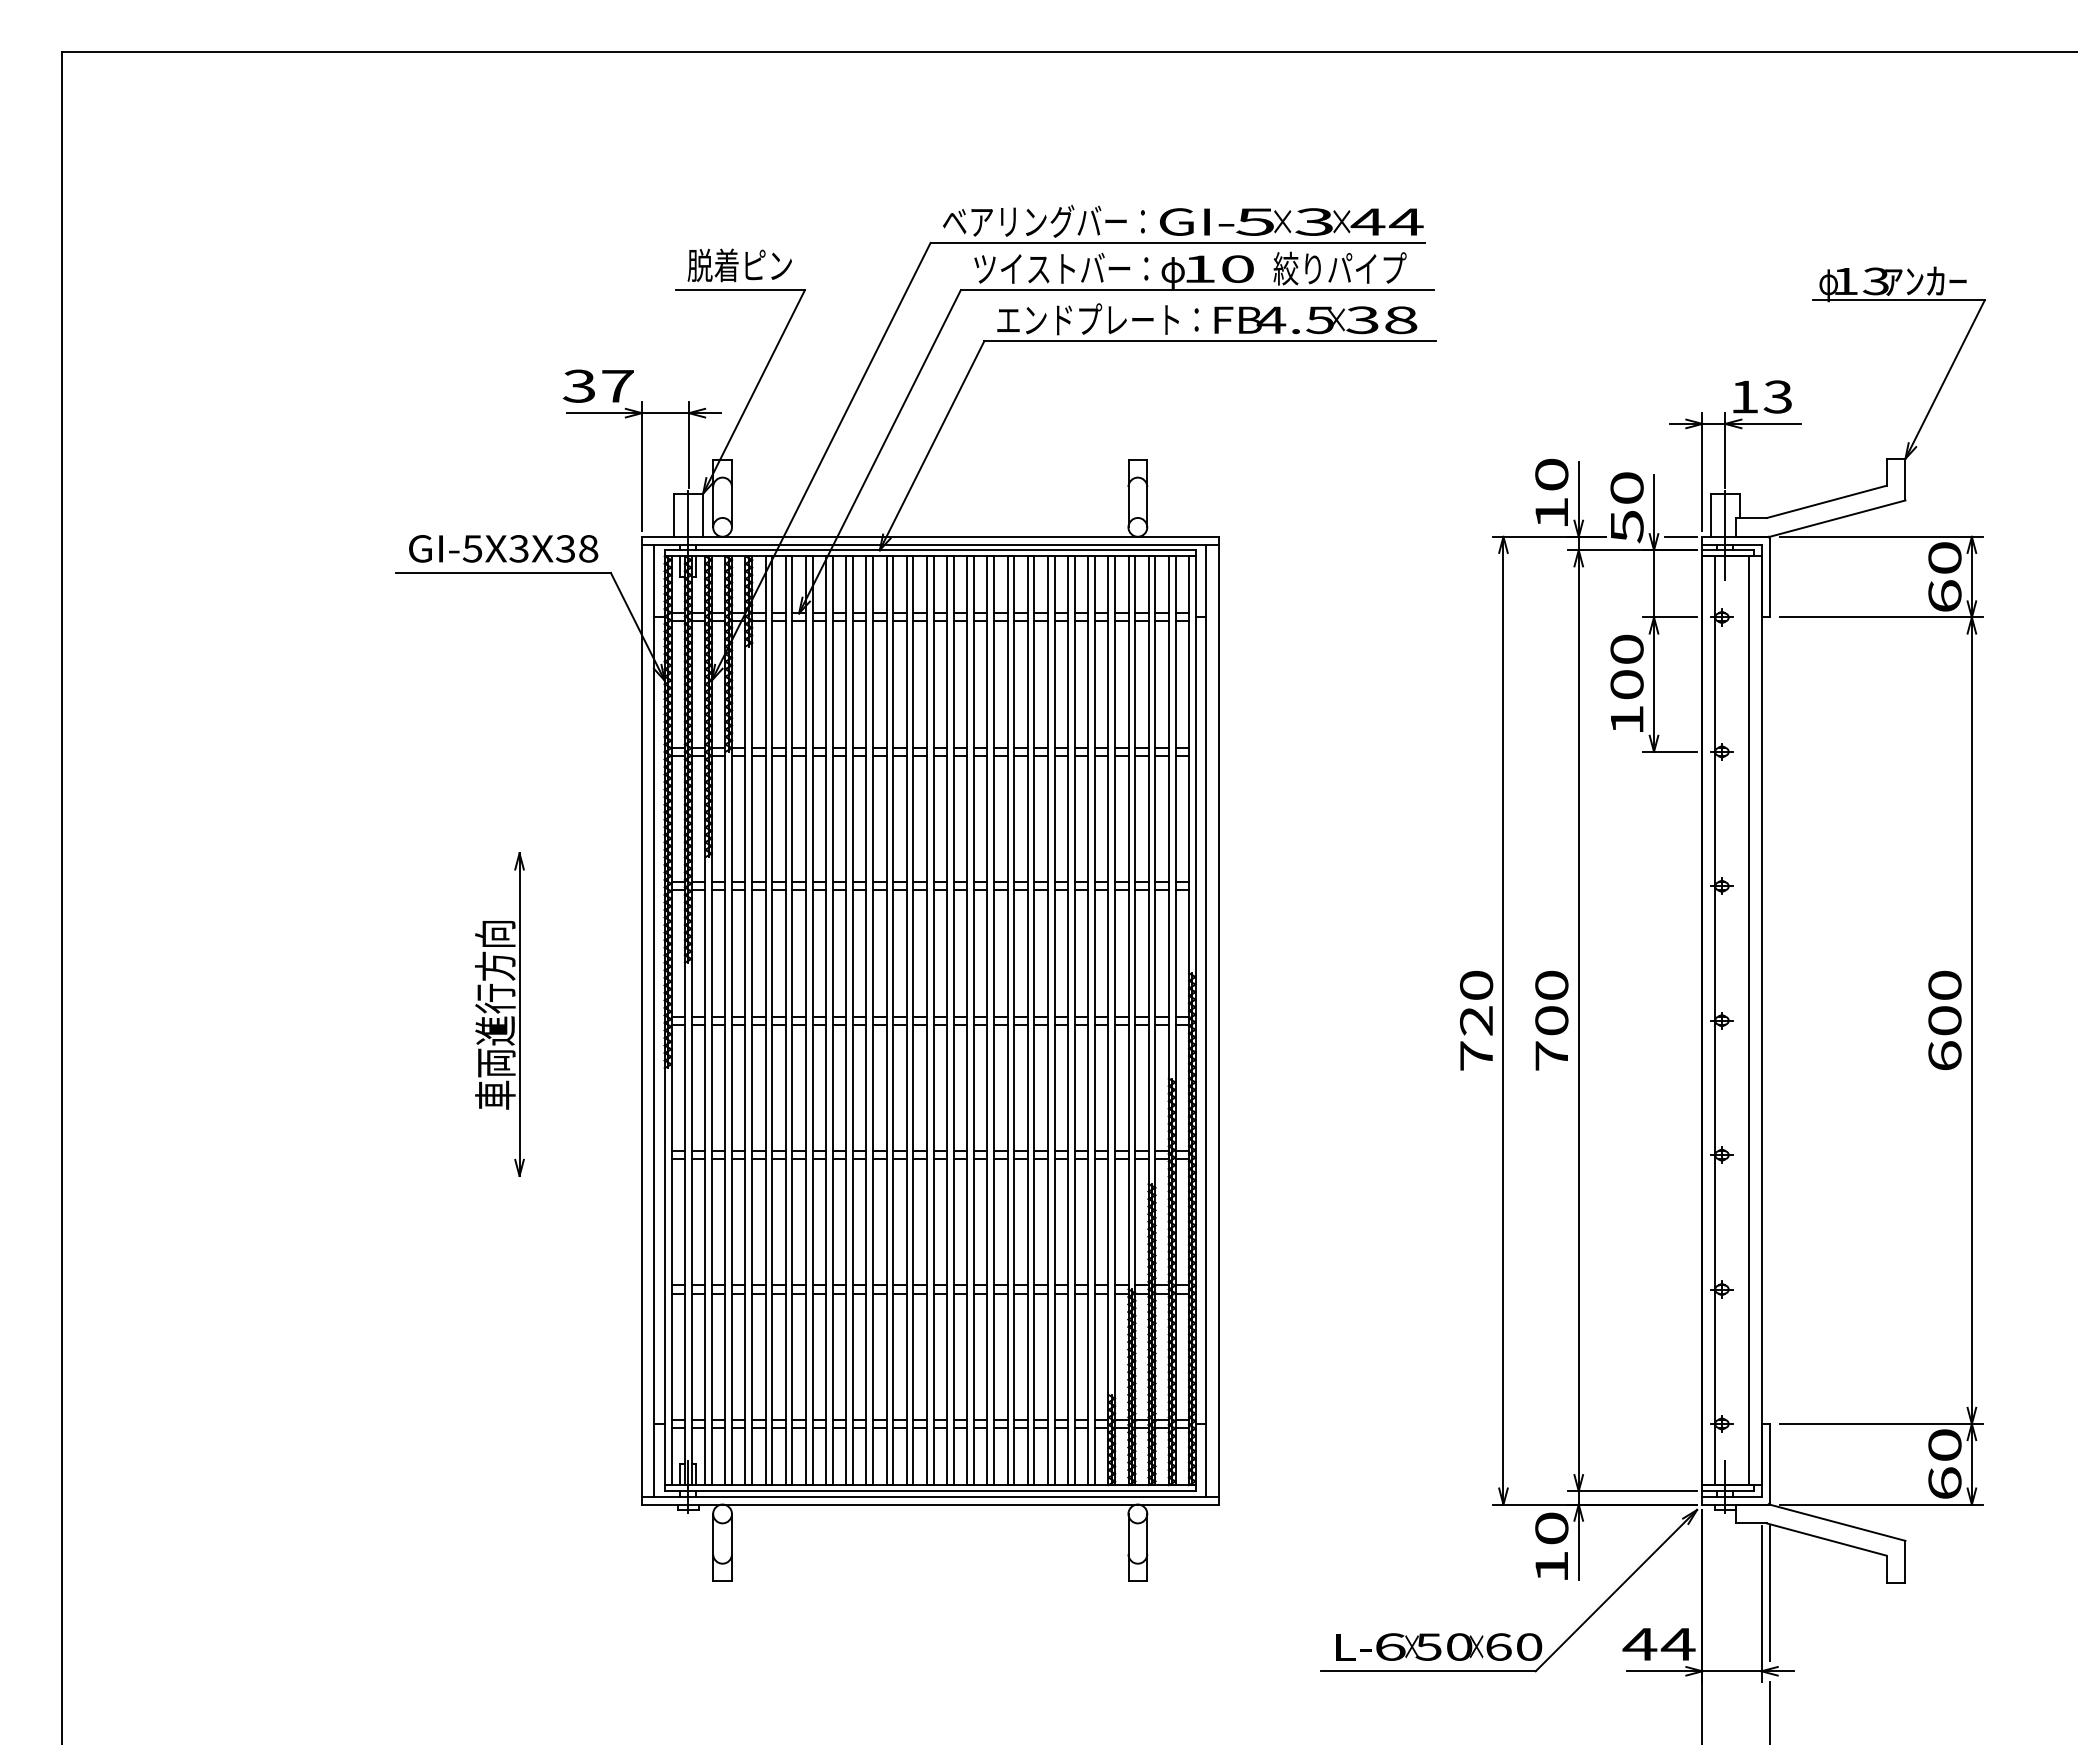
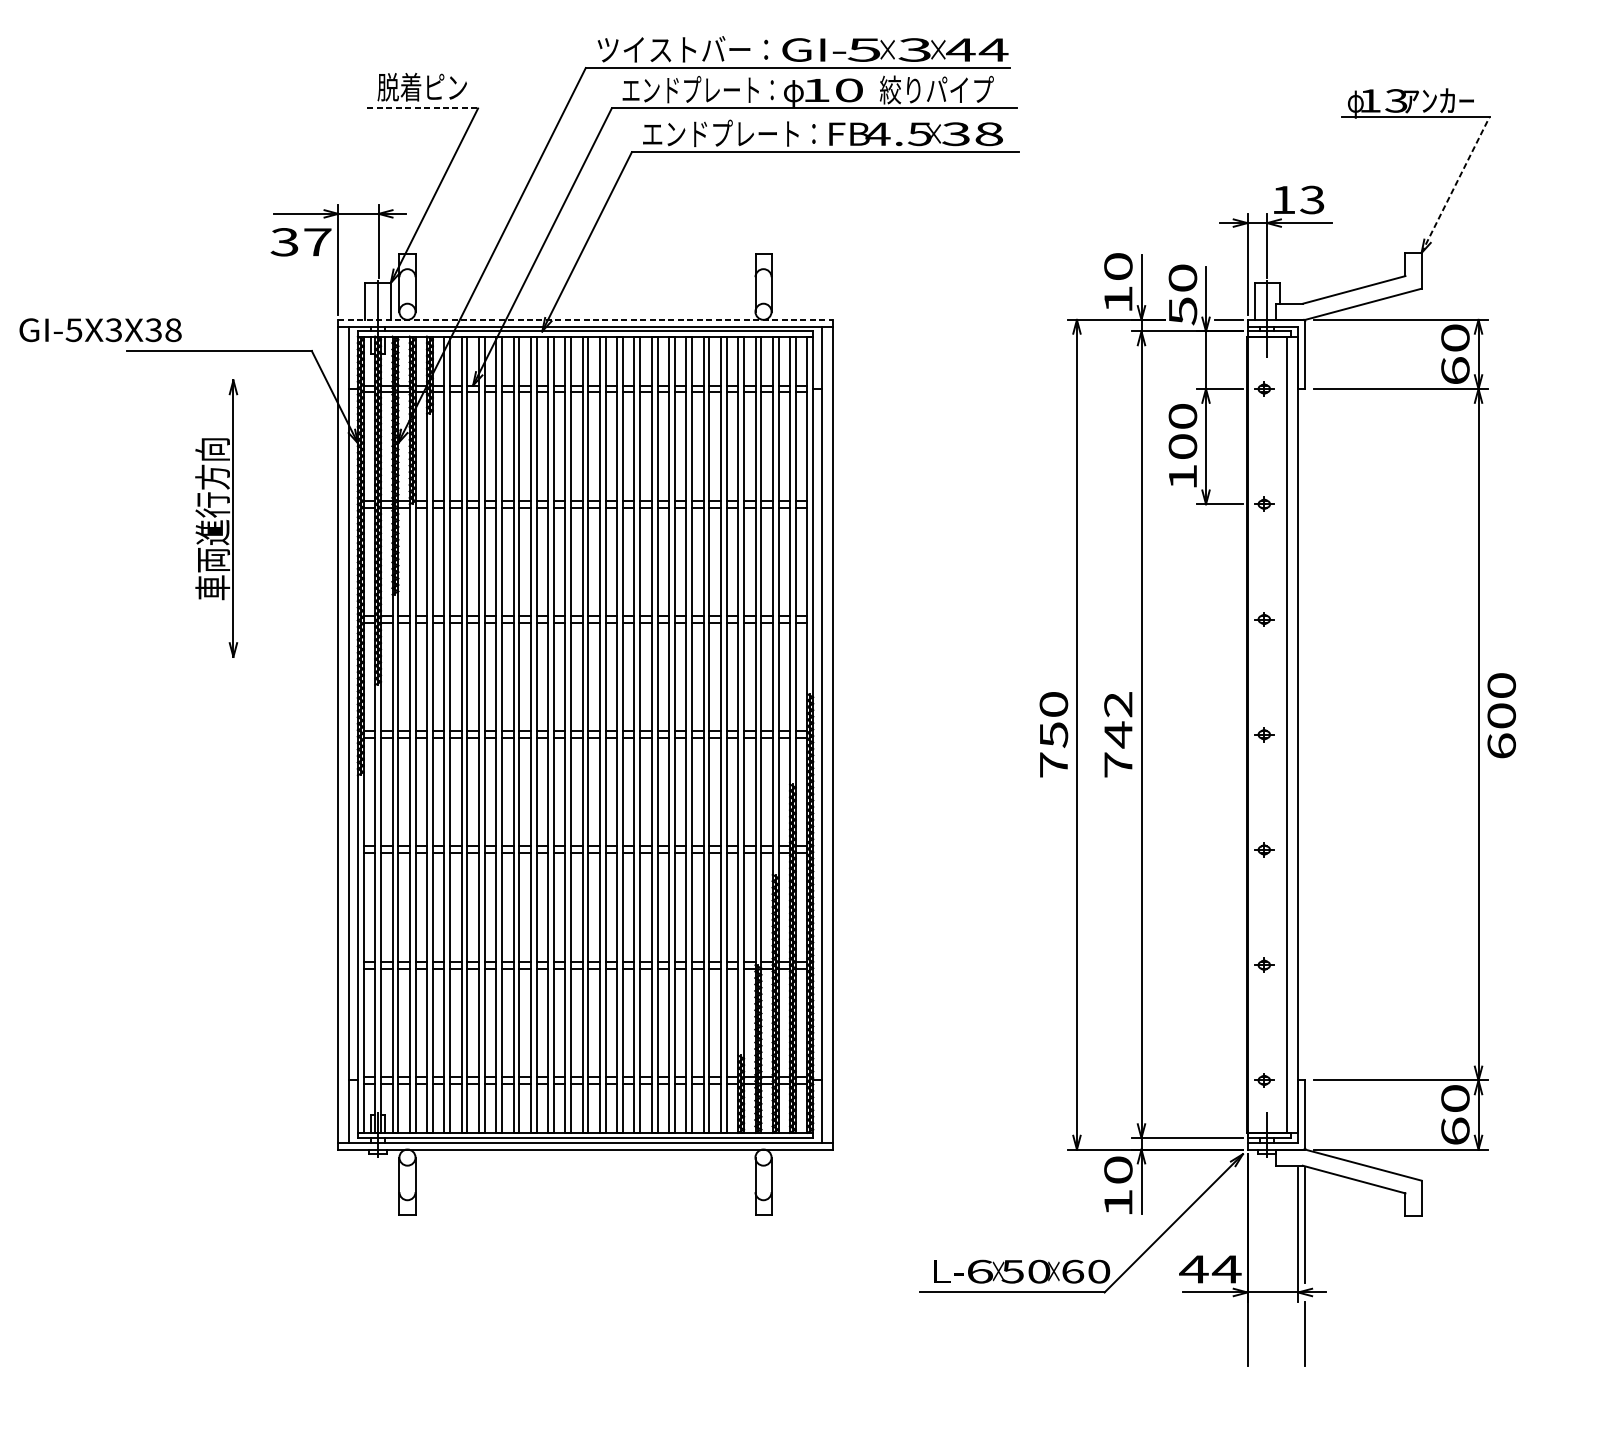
text: (1043, 221) -> (682, 49), ベアリングバー： -> ツイストバー：
text: (1061, 268) -> (698, 89), ツイストバー： -> エンドプレート：
line: (740, 290) -> (422, 108), solid -> dashed
line: (1945, 379) -> (1455, 185), solid -> dashed
text: (598, 385) -> (301, 241), moved
line: (930, 536) -> (585, 319), solid -> dashed
text: (503, 548) -> (100, 329), moved
text: (1551, 1003) -> (1118, 719), 700 -> 742
part: (499, 1014) -> (216, 518), moved
line: (1715, 1020) -> (1258, 734), removed
text: (1944, 1020) -> (1501, 715), moved
text: (1476, 1021) -> (1053, 735), 720 -> 750

